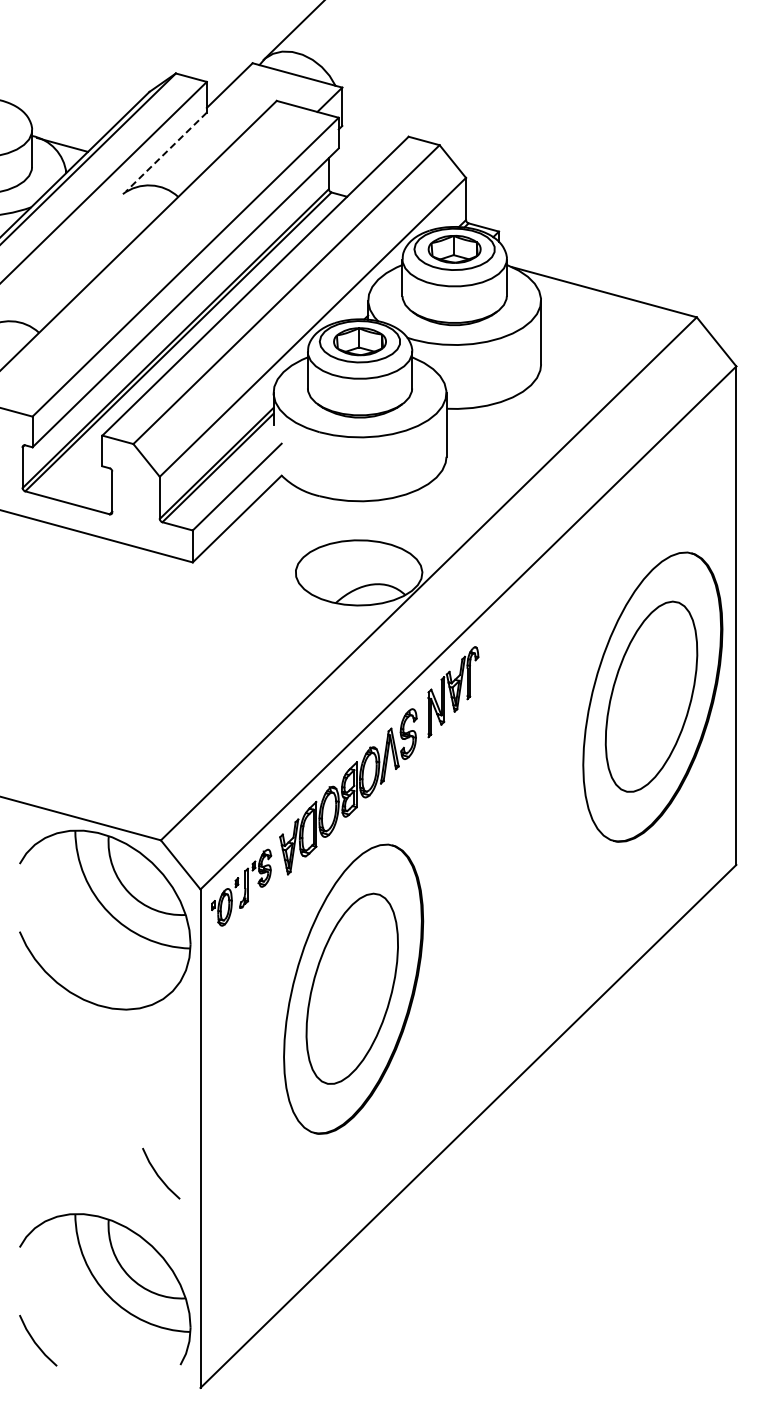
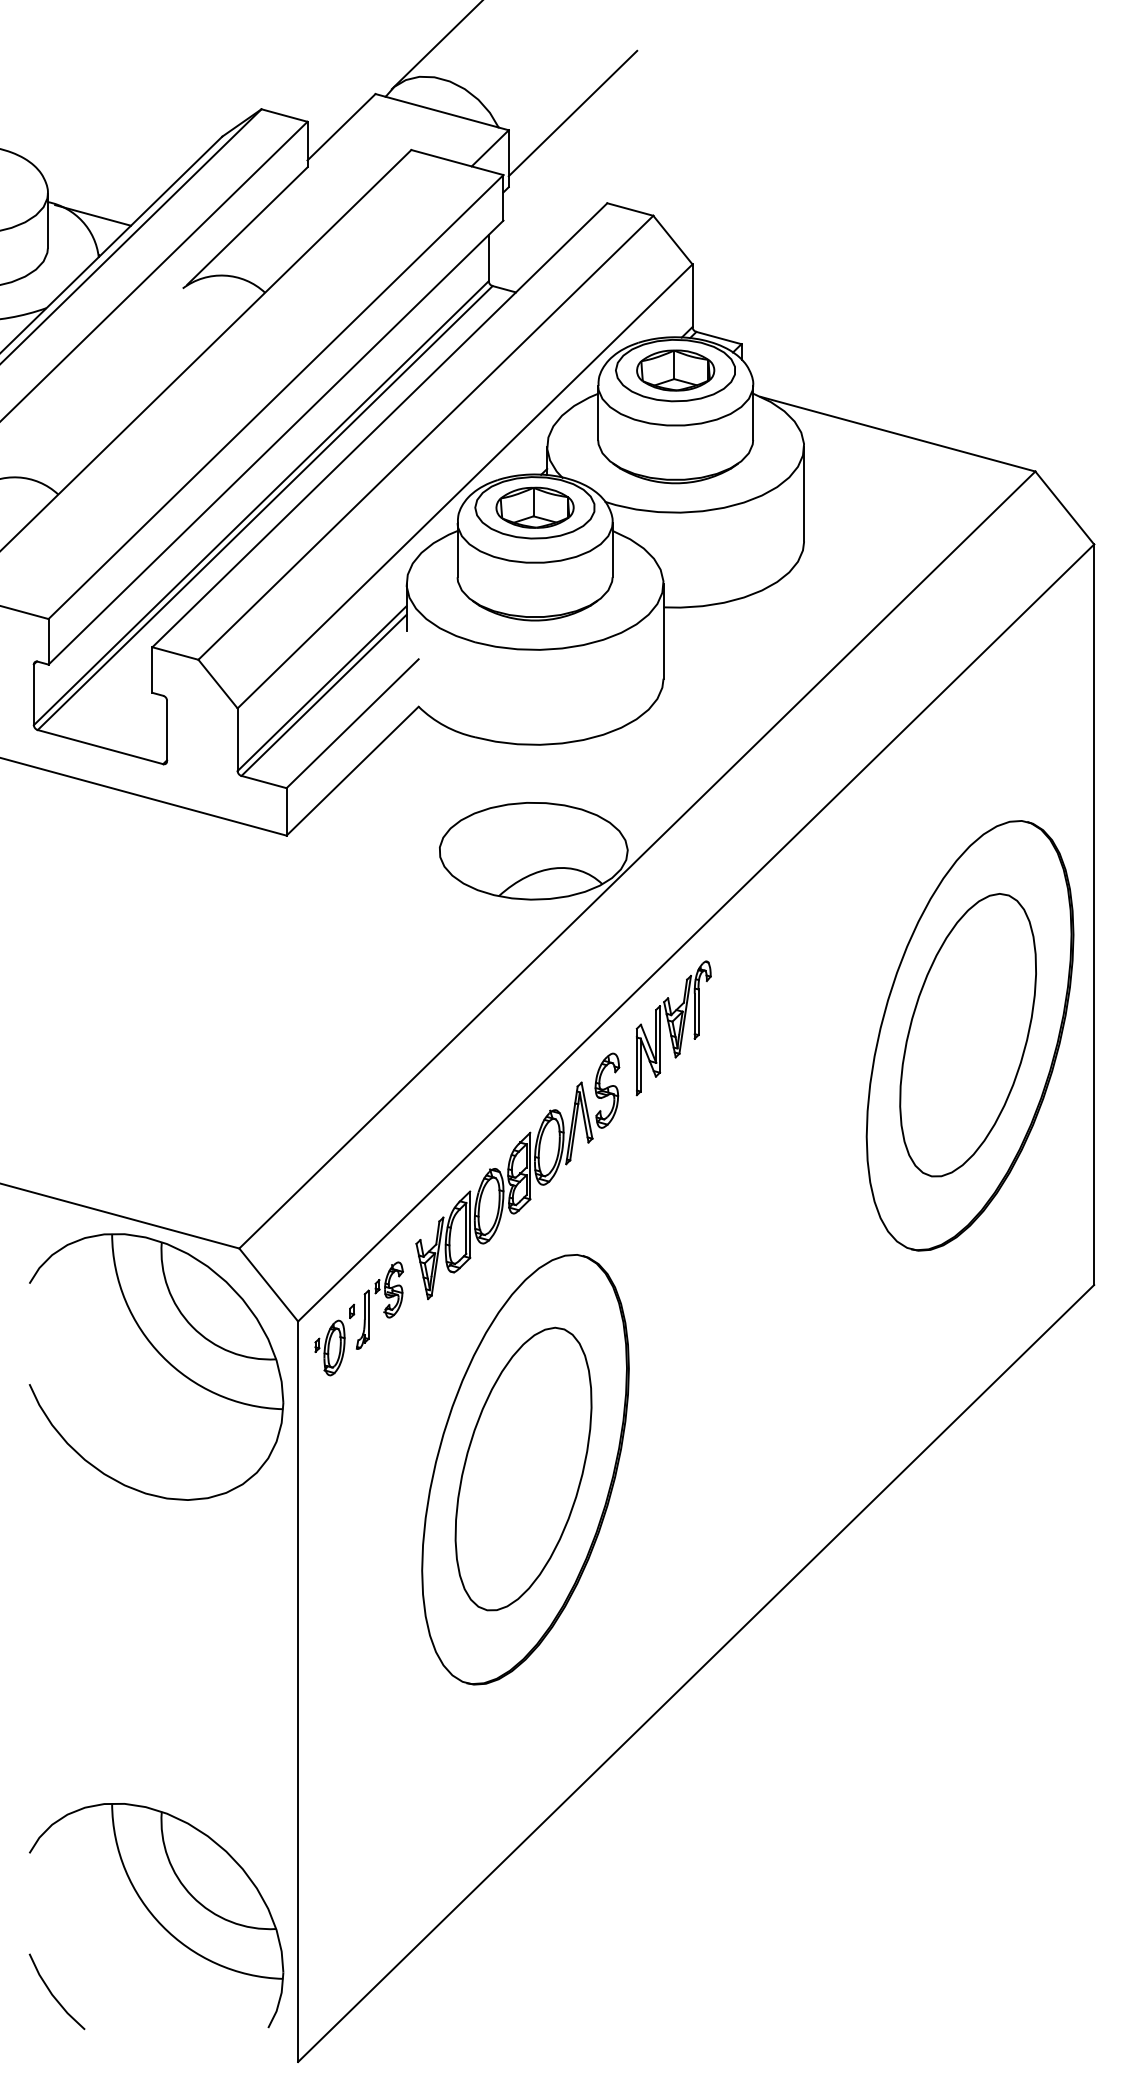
line: (385, 76) -> (572, 113), added
line: (166, 152) -> (247, 226), dashed -> solid
line: (159, 1175) -> (237, 1746), removed

